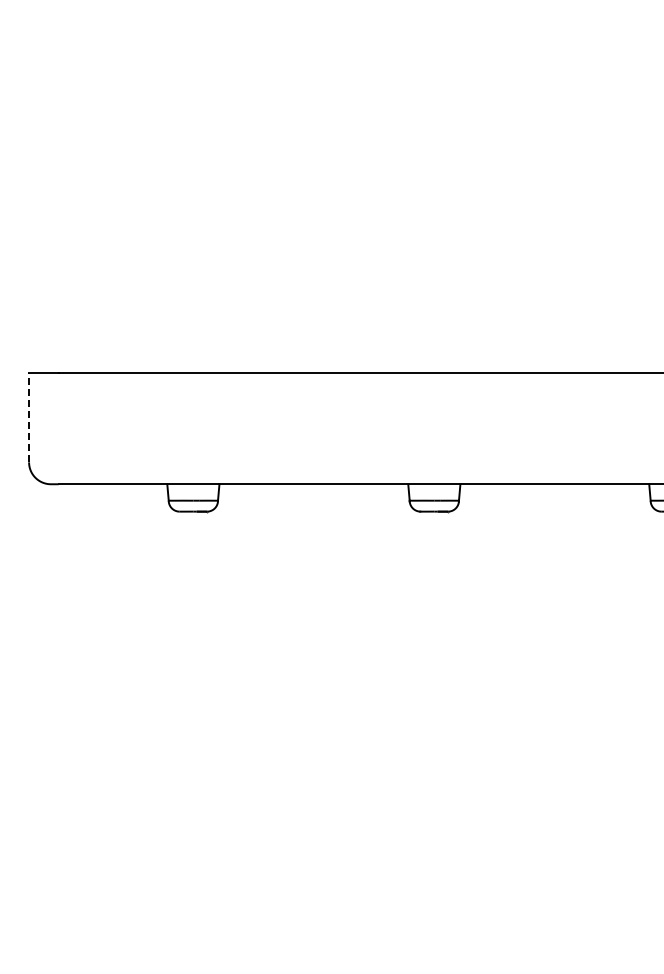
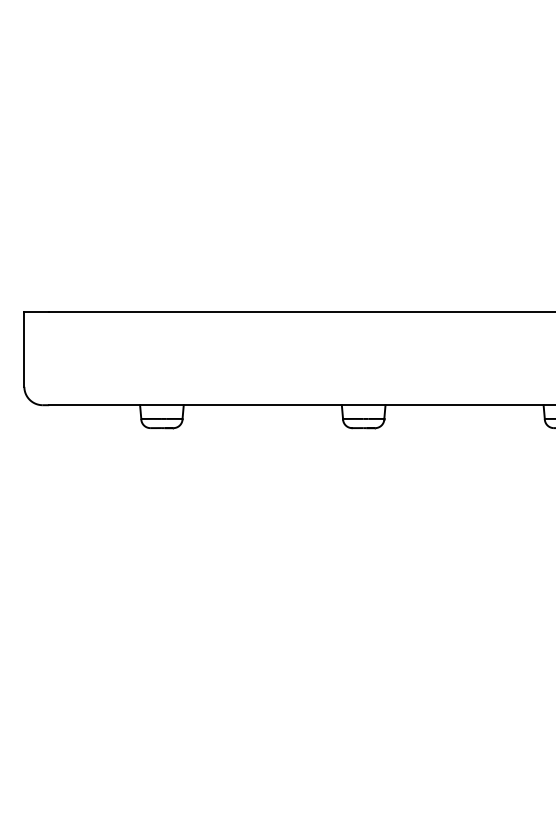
line: (29, 417) -> (24, 349), dashed -> solid

